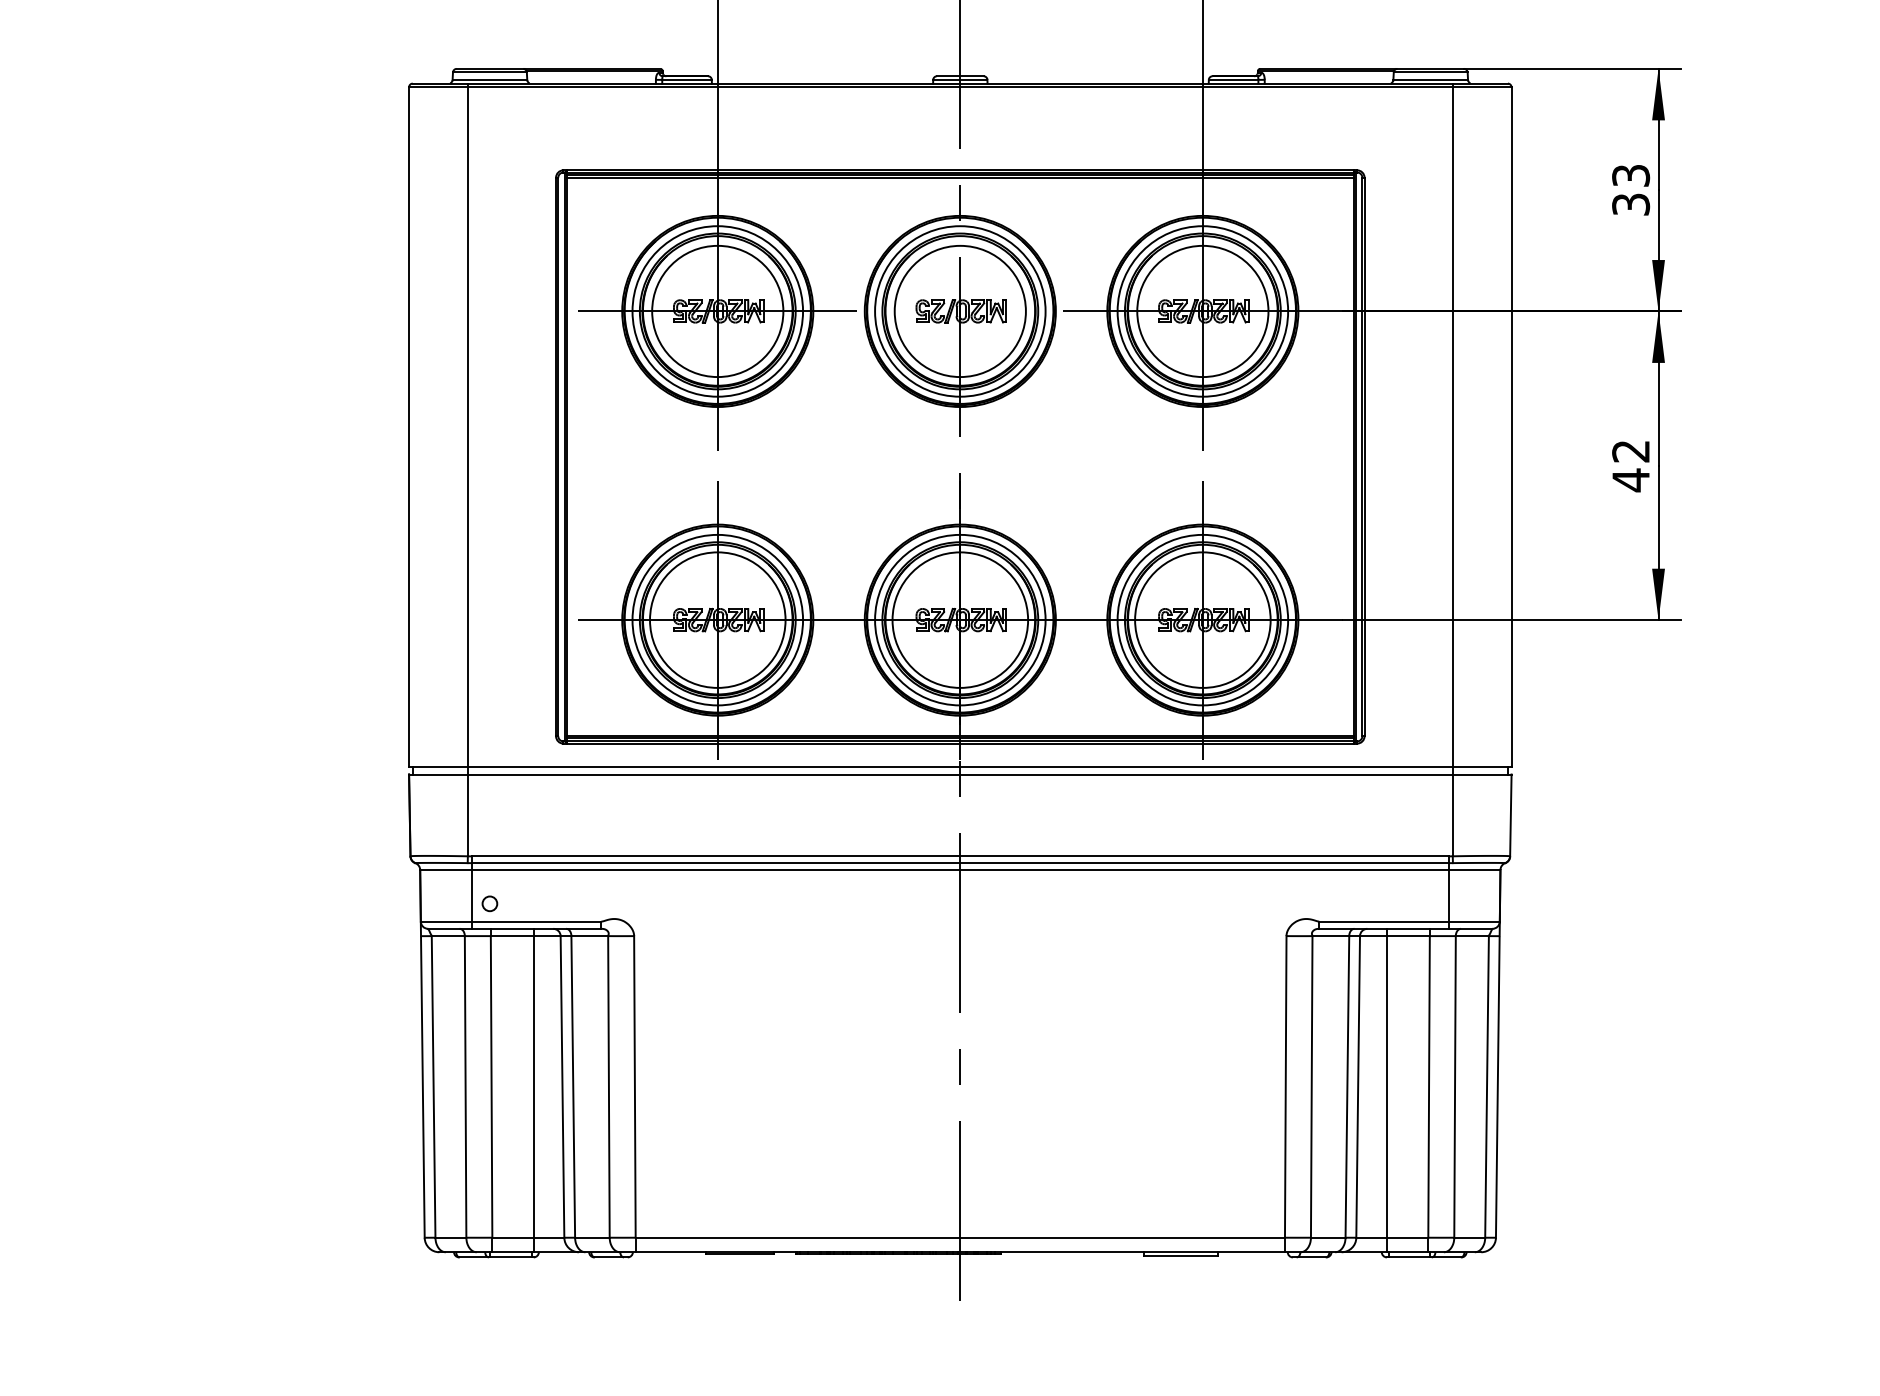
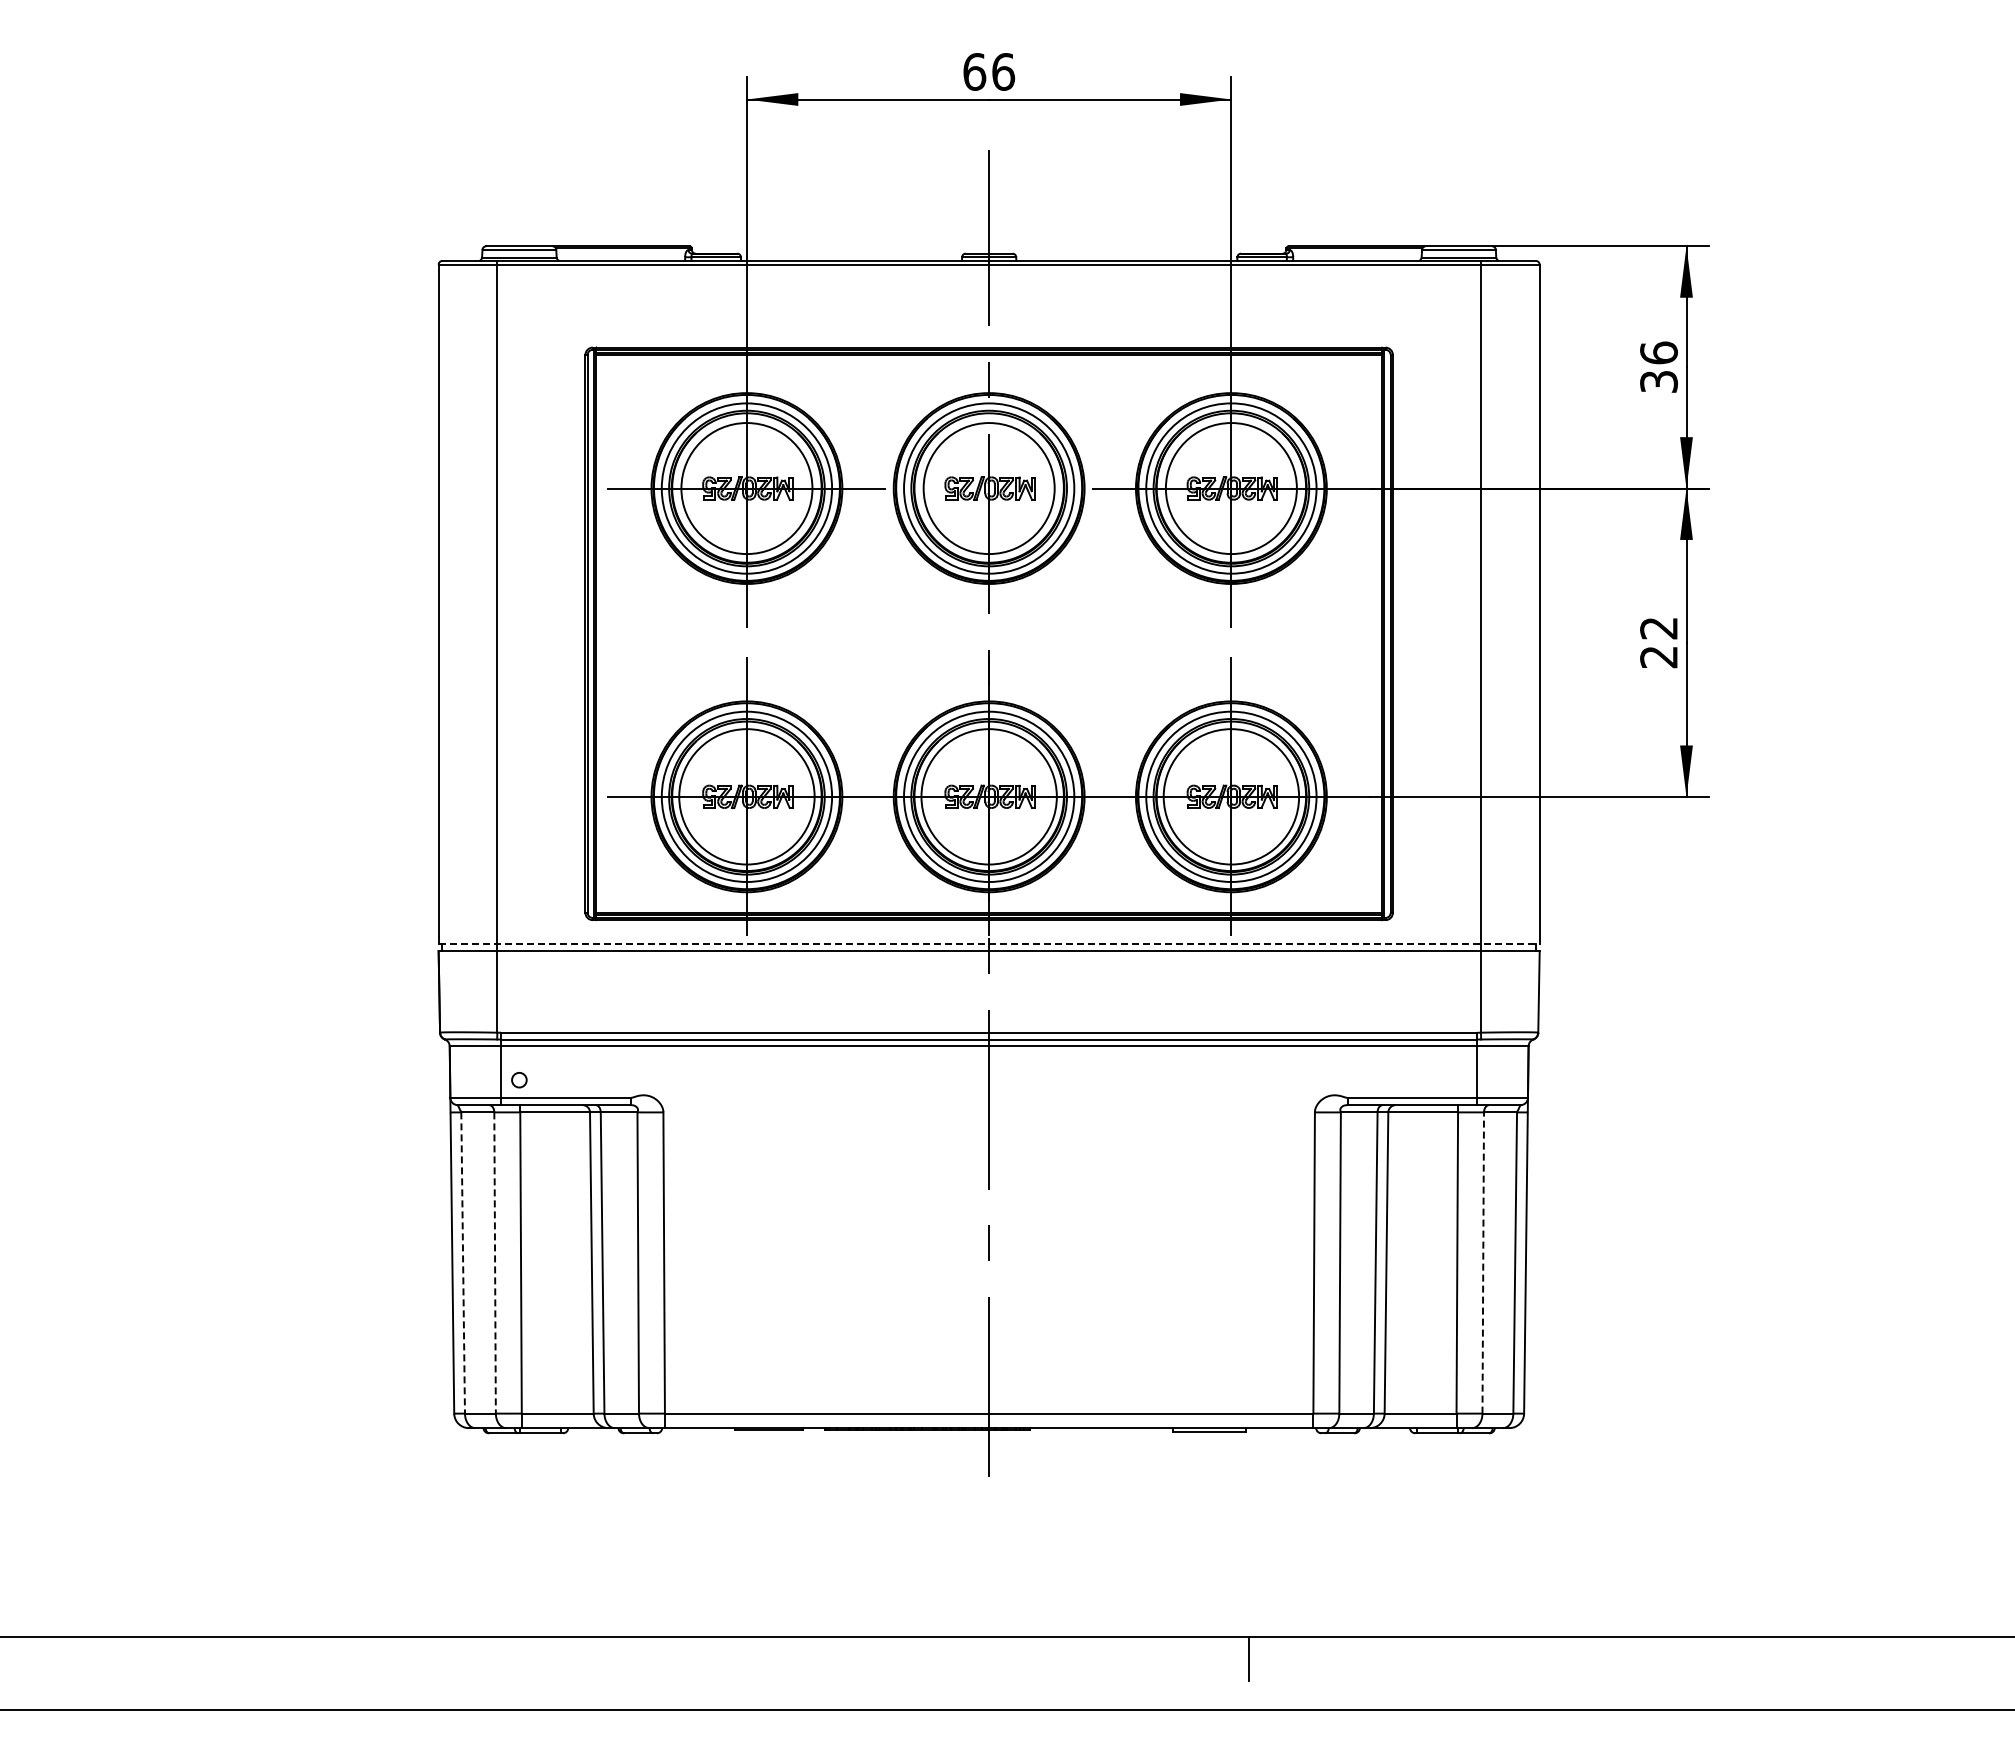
text: (1630, 175) -> (1658, 352), 33 -> 36
text: (1630, 480) -> (1658, 657), 42 -> 22
line: (960, 766) -> (989, 943), solid -> dashed
line: (433, 1087) -> (463, 1263), solid -> dashed
line: (466, 1087) -> (495, 1263), solid -> dashed
line: (1455, 1087) -> (1483, 1263), solid -> dashed
line: (534, 1090) -> (563, 1266), removed
line: (1386, 1090) -> (1414, 1266), removed

